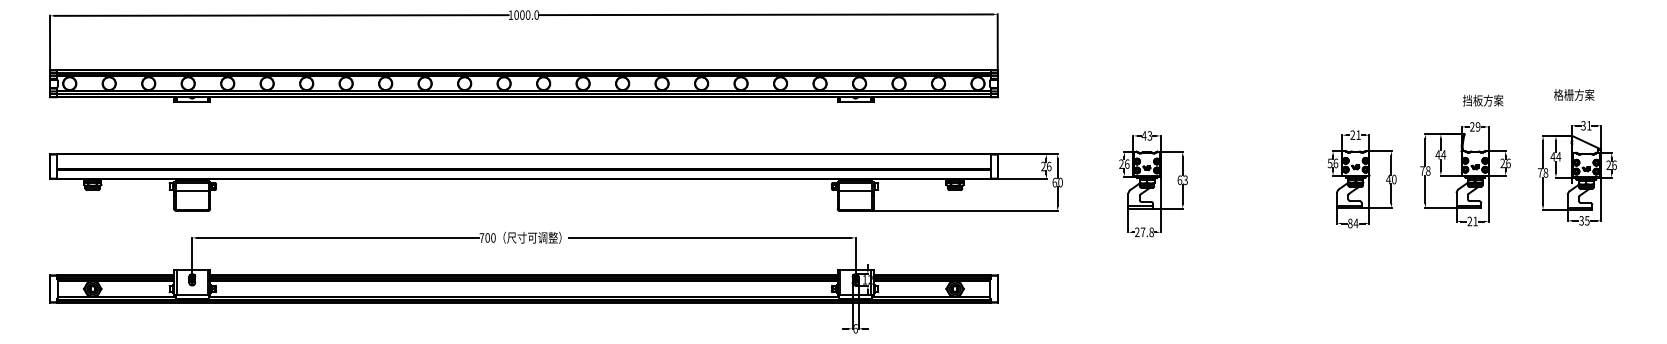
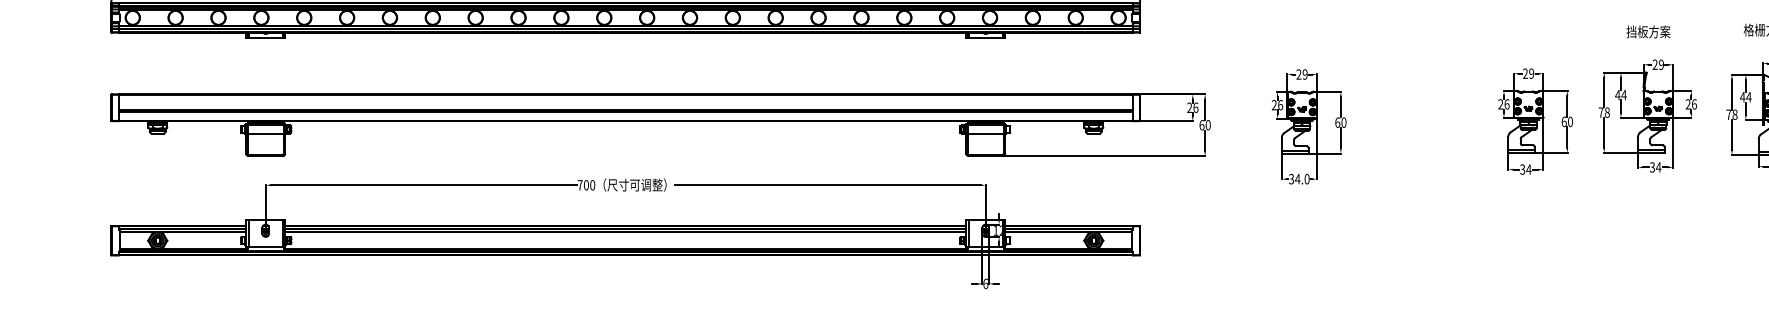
text: (1483, 100) -> (1648, 31), moved
text: (1358, 134) -> (1531, 73), 21 -> 29
text: (1146, 135) -> (1301, 74), 43 -> 29
text: (1330, 163) -> (1501, 104), 56 -> 26
text: (1185, 179) -> (1343, 121), 63 -> 60
text: (1388, 179) -> (1564, 121), 40 -> 60
text: (1472, 221) -> (1655, 167), 21 -> 34
text: (1350, 222) -> (1522, 168), 84 -> 34
text: (1144, 232) -> (1299, 179), 27.8 -> 34.0

